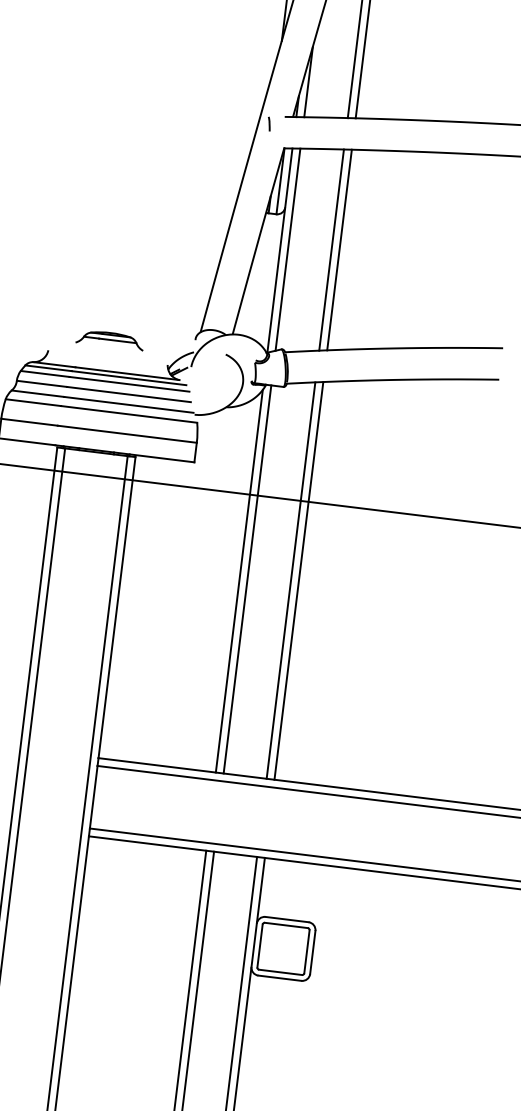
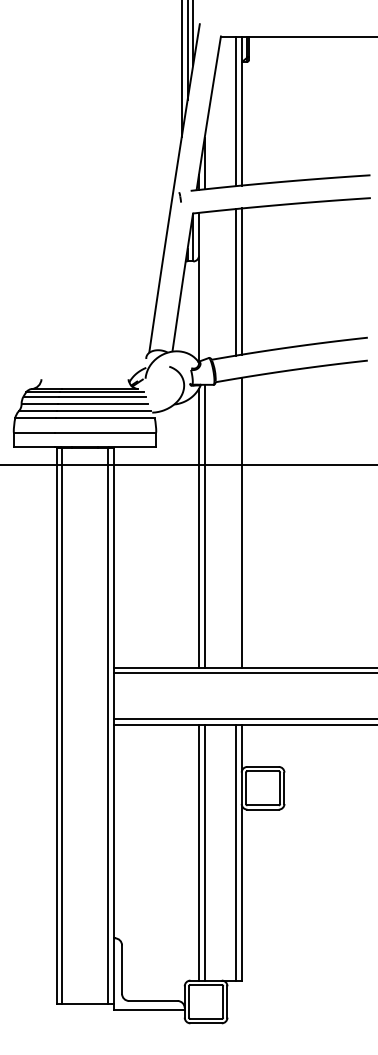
line: (287, 249) -> (204, 285), removed
part: (109, 338) -> (84, 365), removed
line: (291, 579) -> (236, 522), removed

